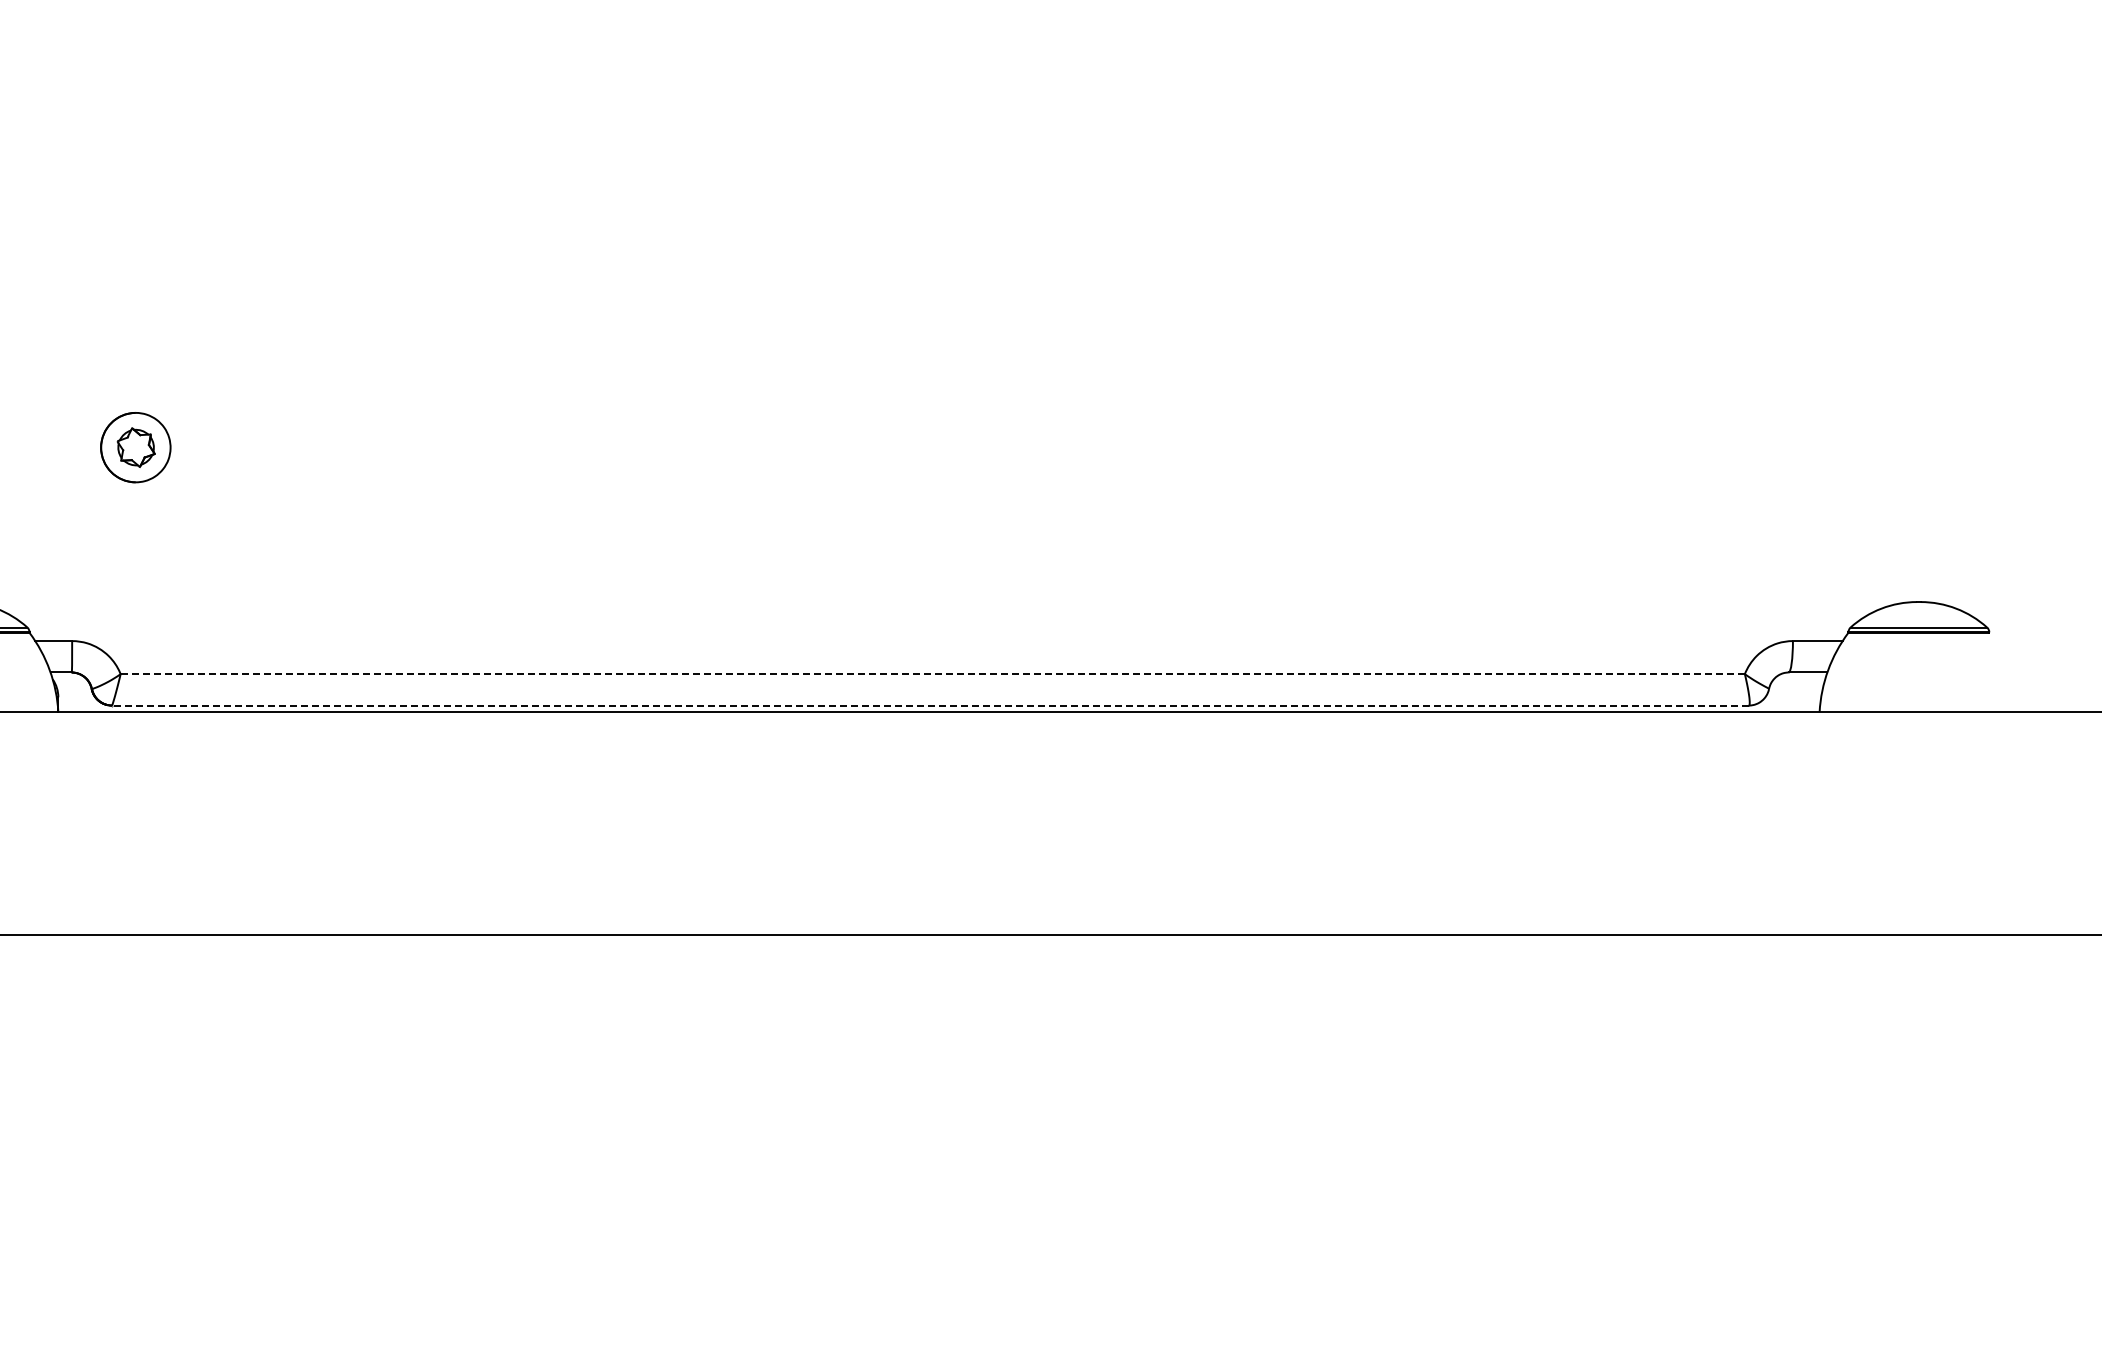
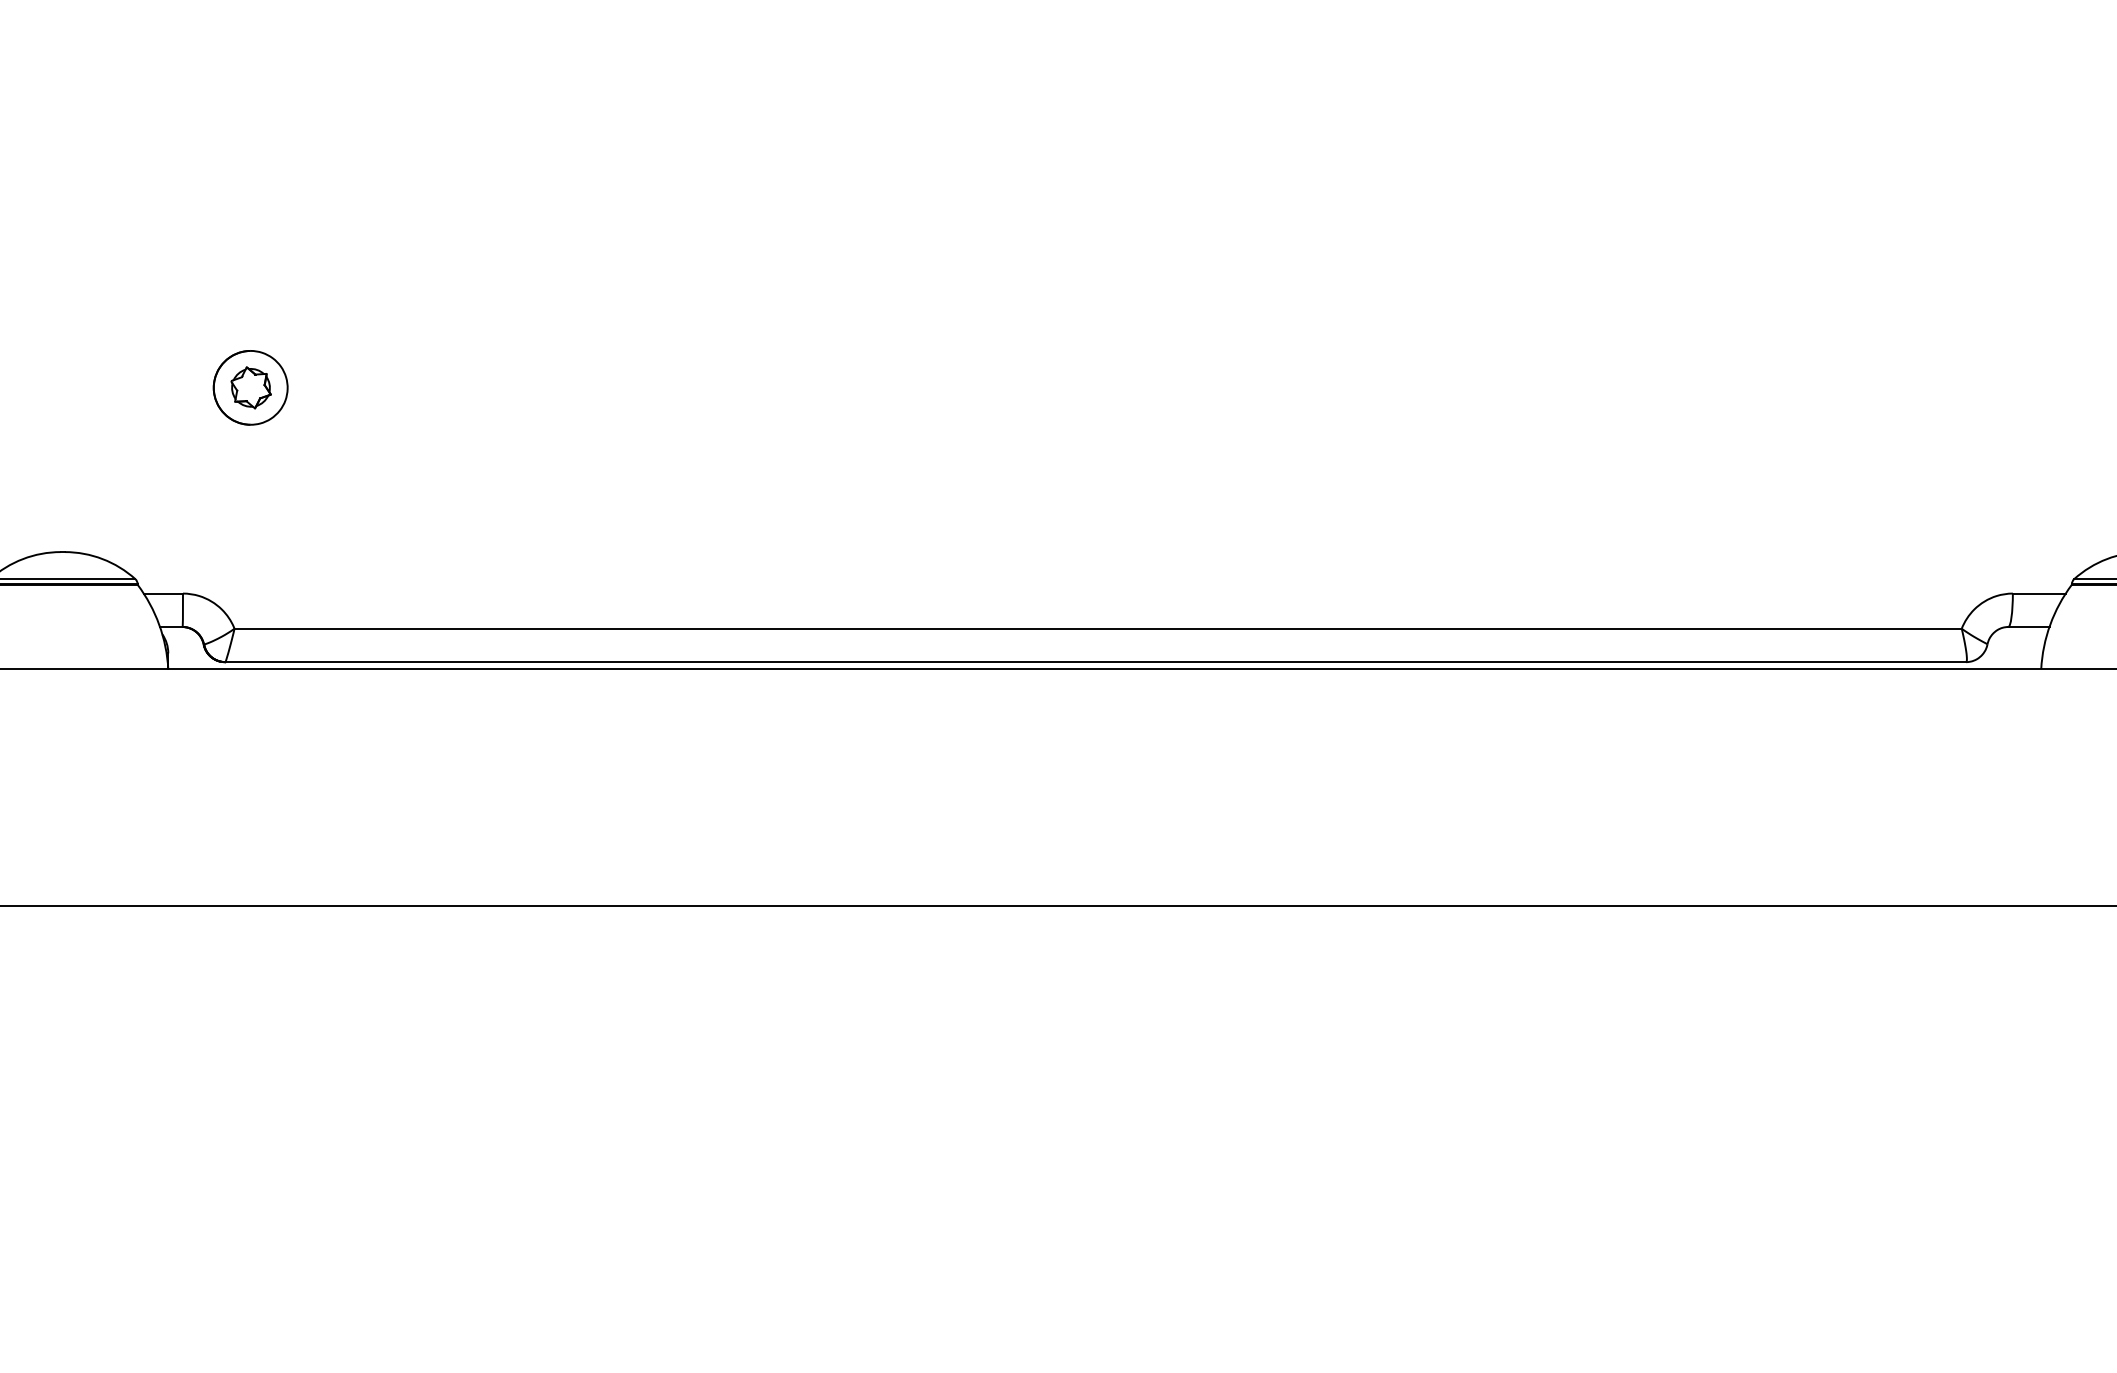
line: (933, 674) -> (1098, 629), dashed -> solid
line: (929, 705) -> (1094, 662), dashed -> solid

